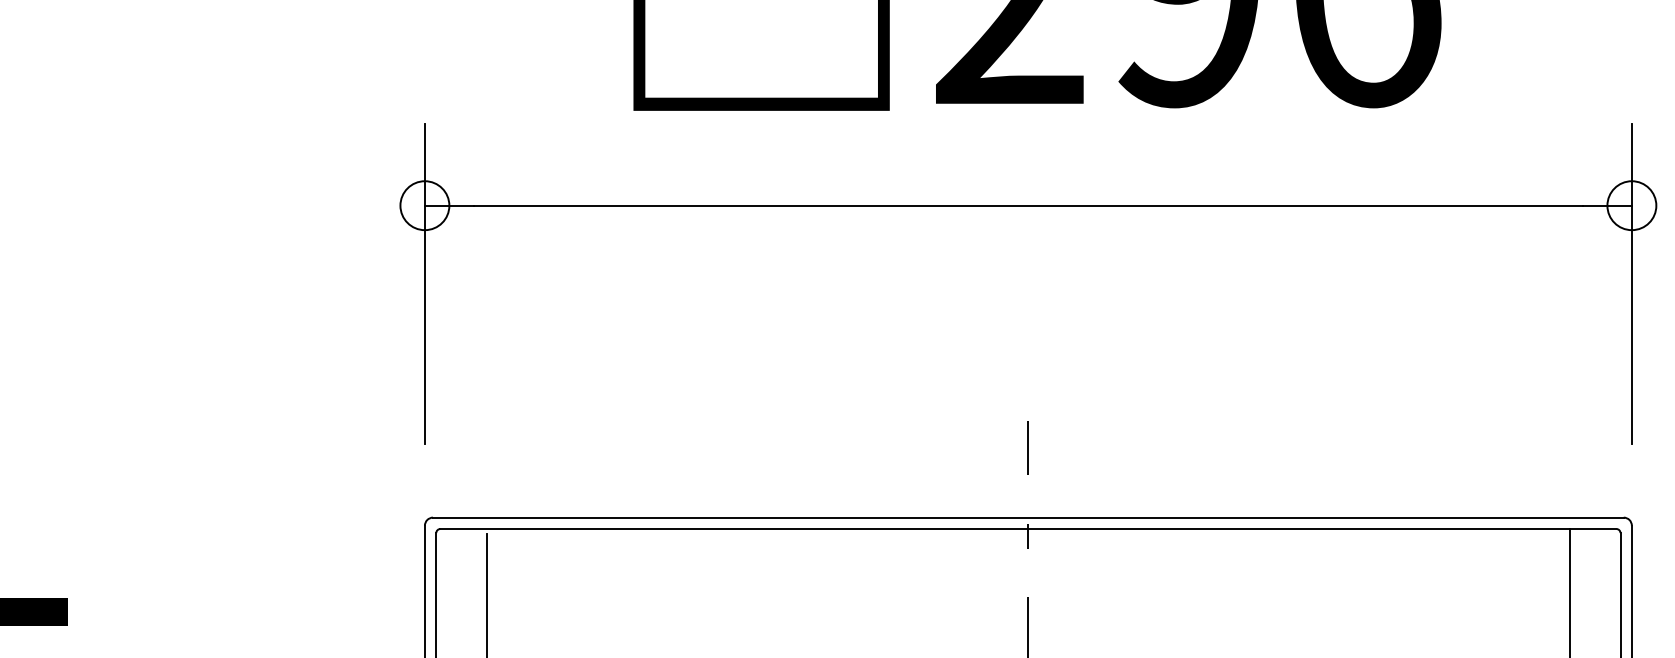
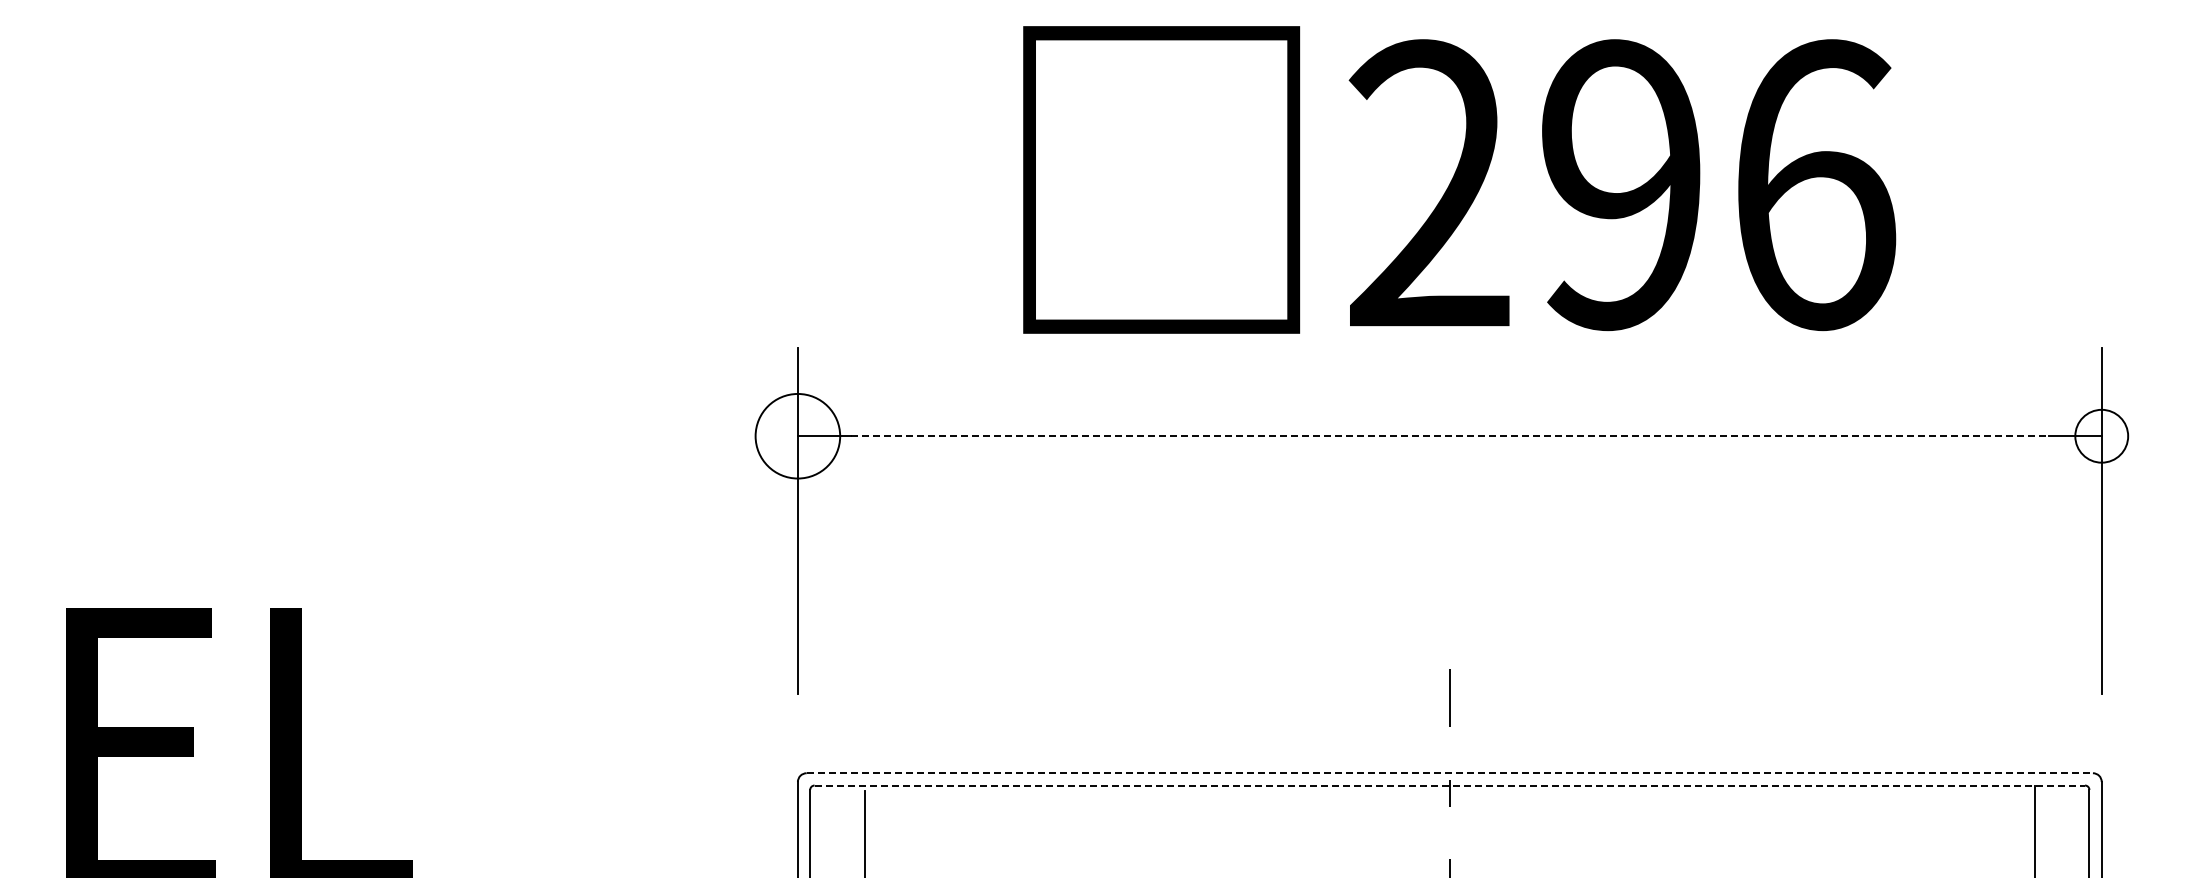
circle: (424, 205) -> (797, 435), size x1.6
line: (1029, 205) -> (1450, 436), solid -> dashed
line: (1029, 517) -> (1450, 773), solid -> dashed
line: (1029, 528) -> (1450, 785), solid -> dashed

